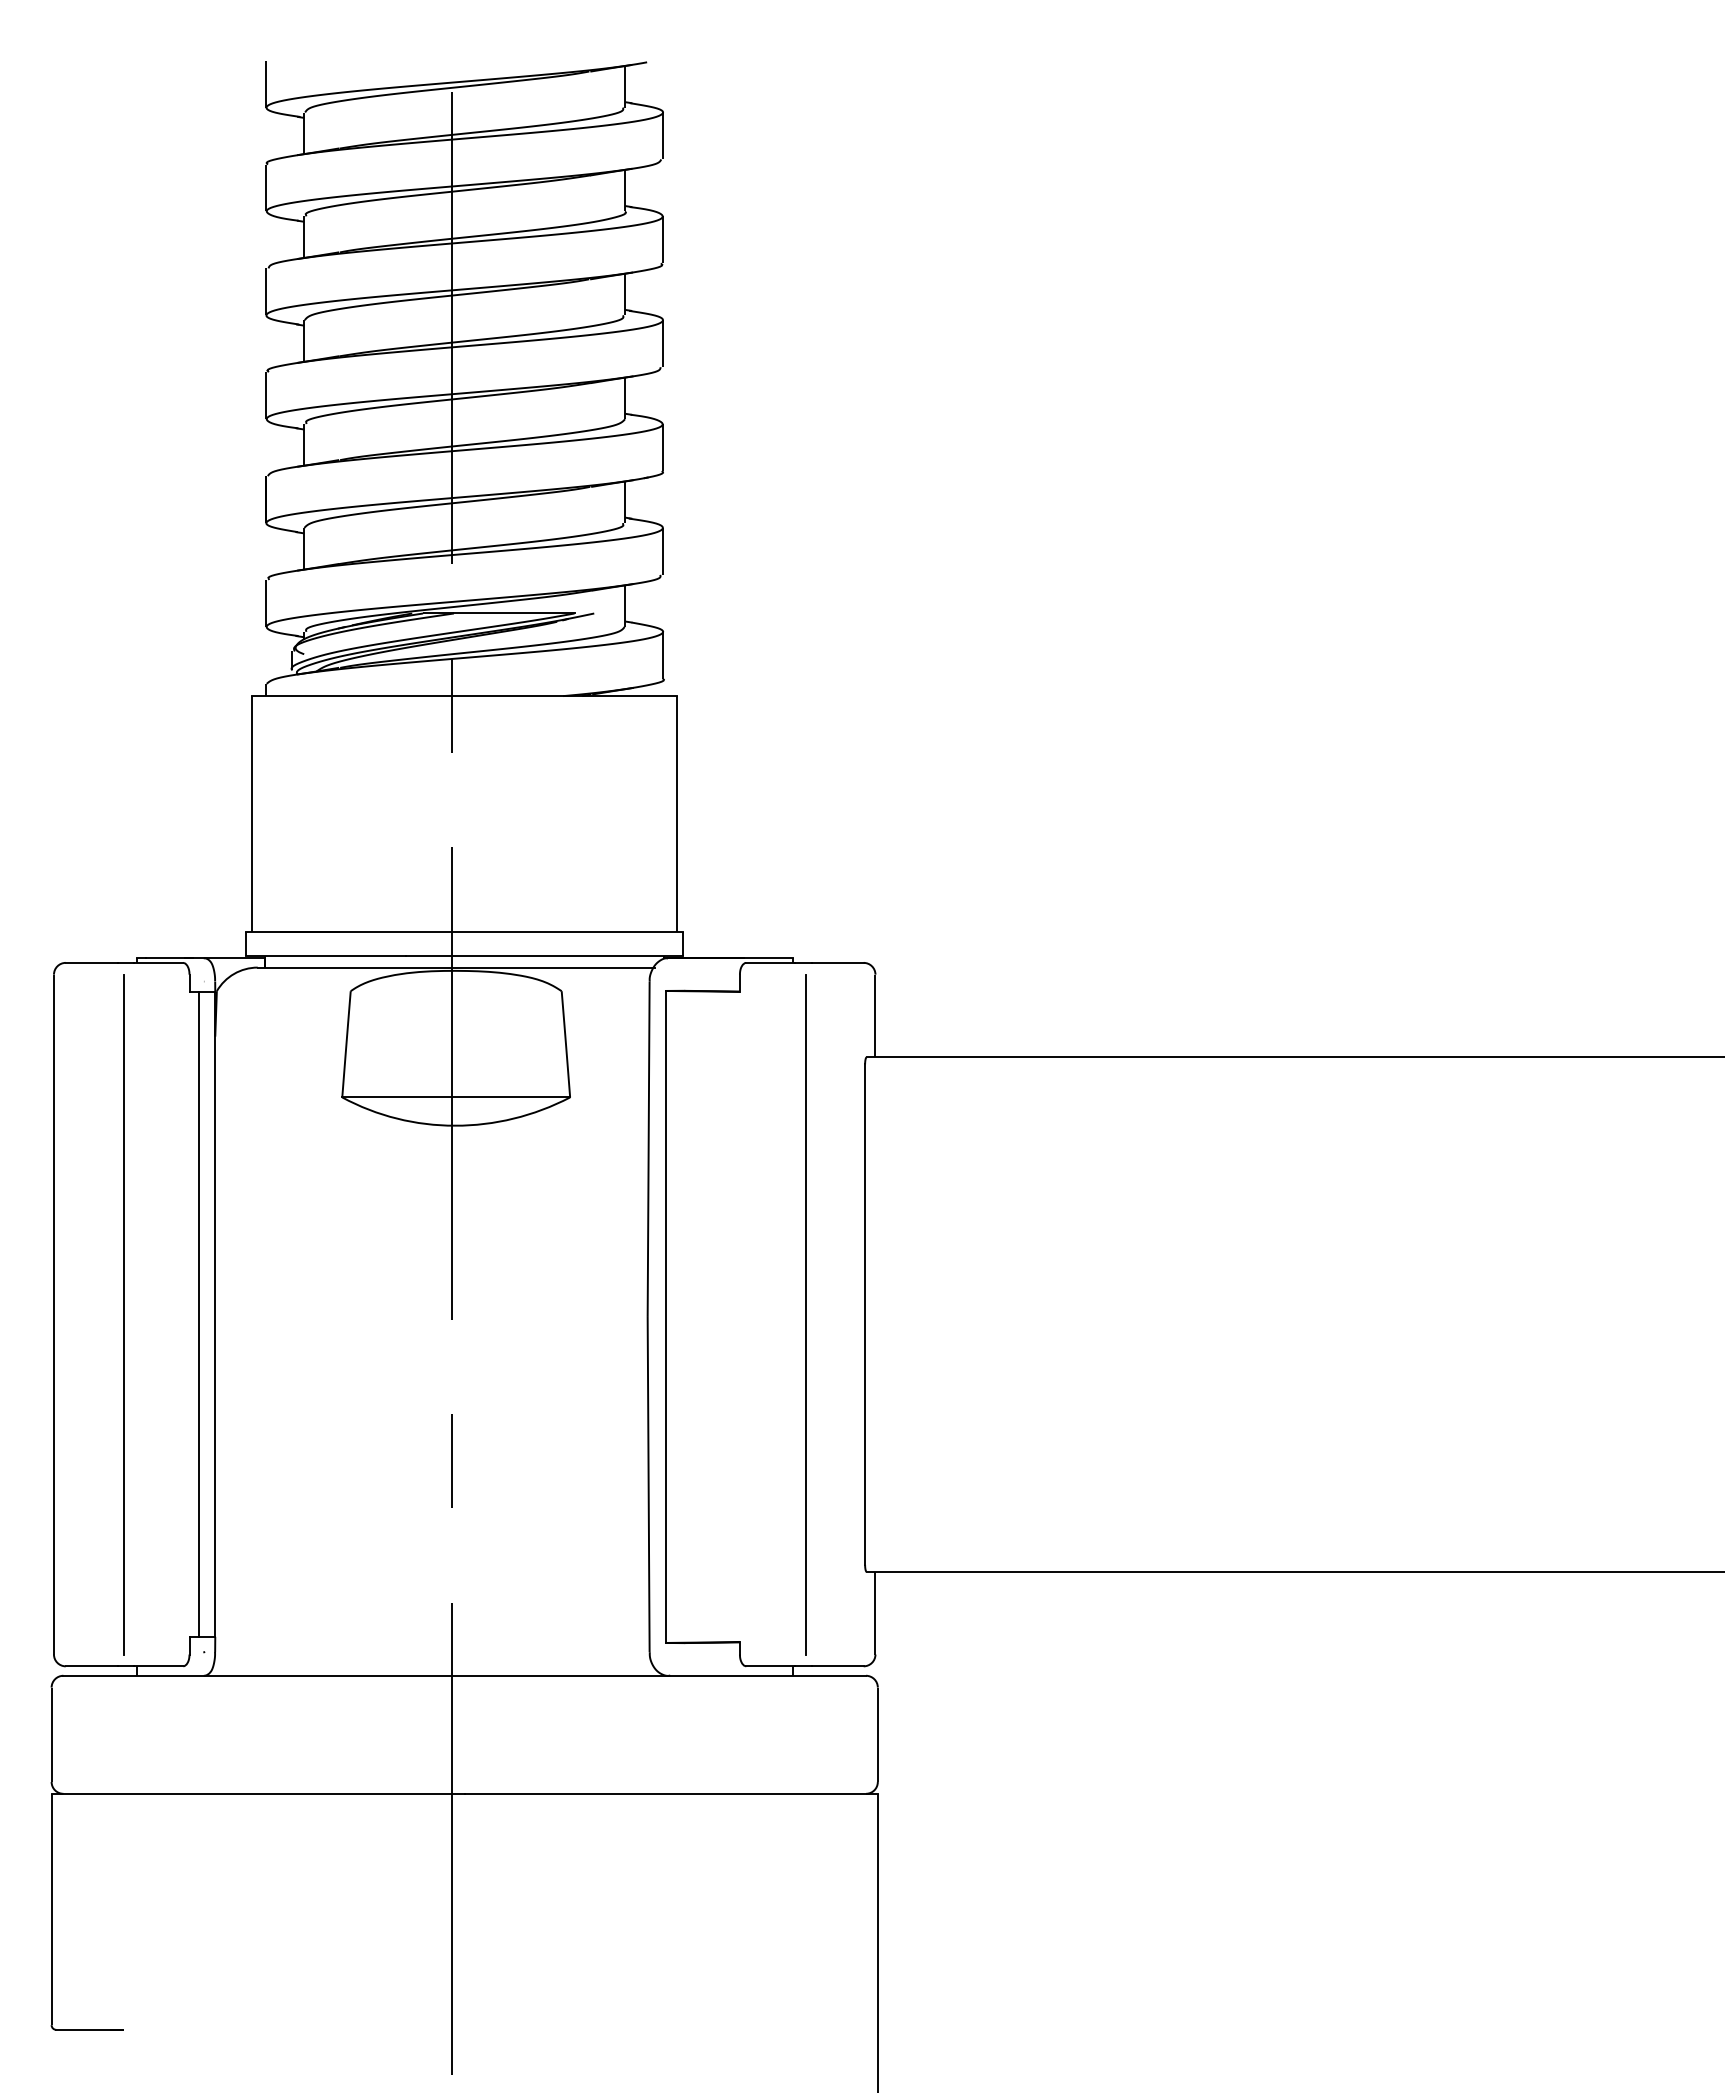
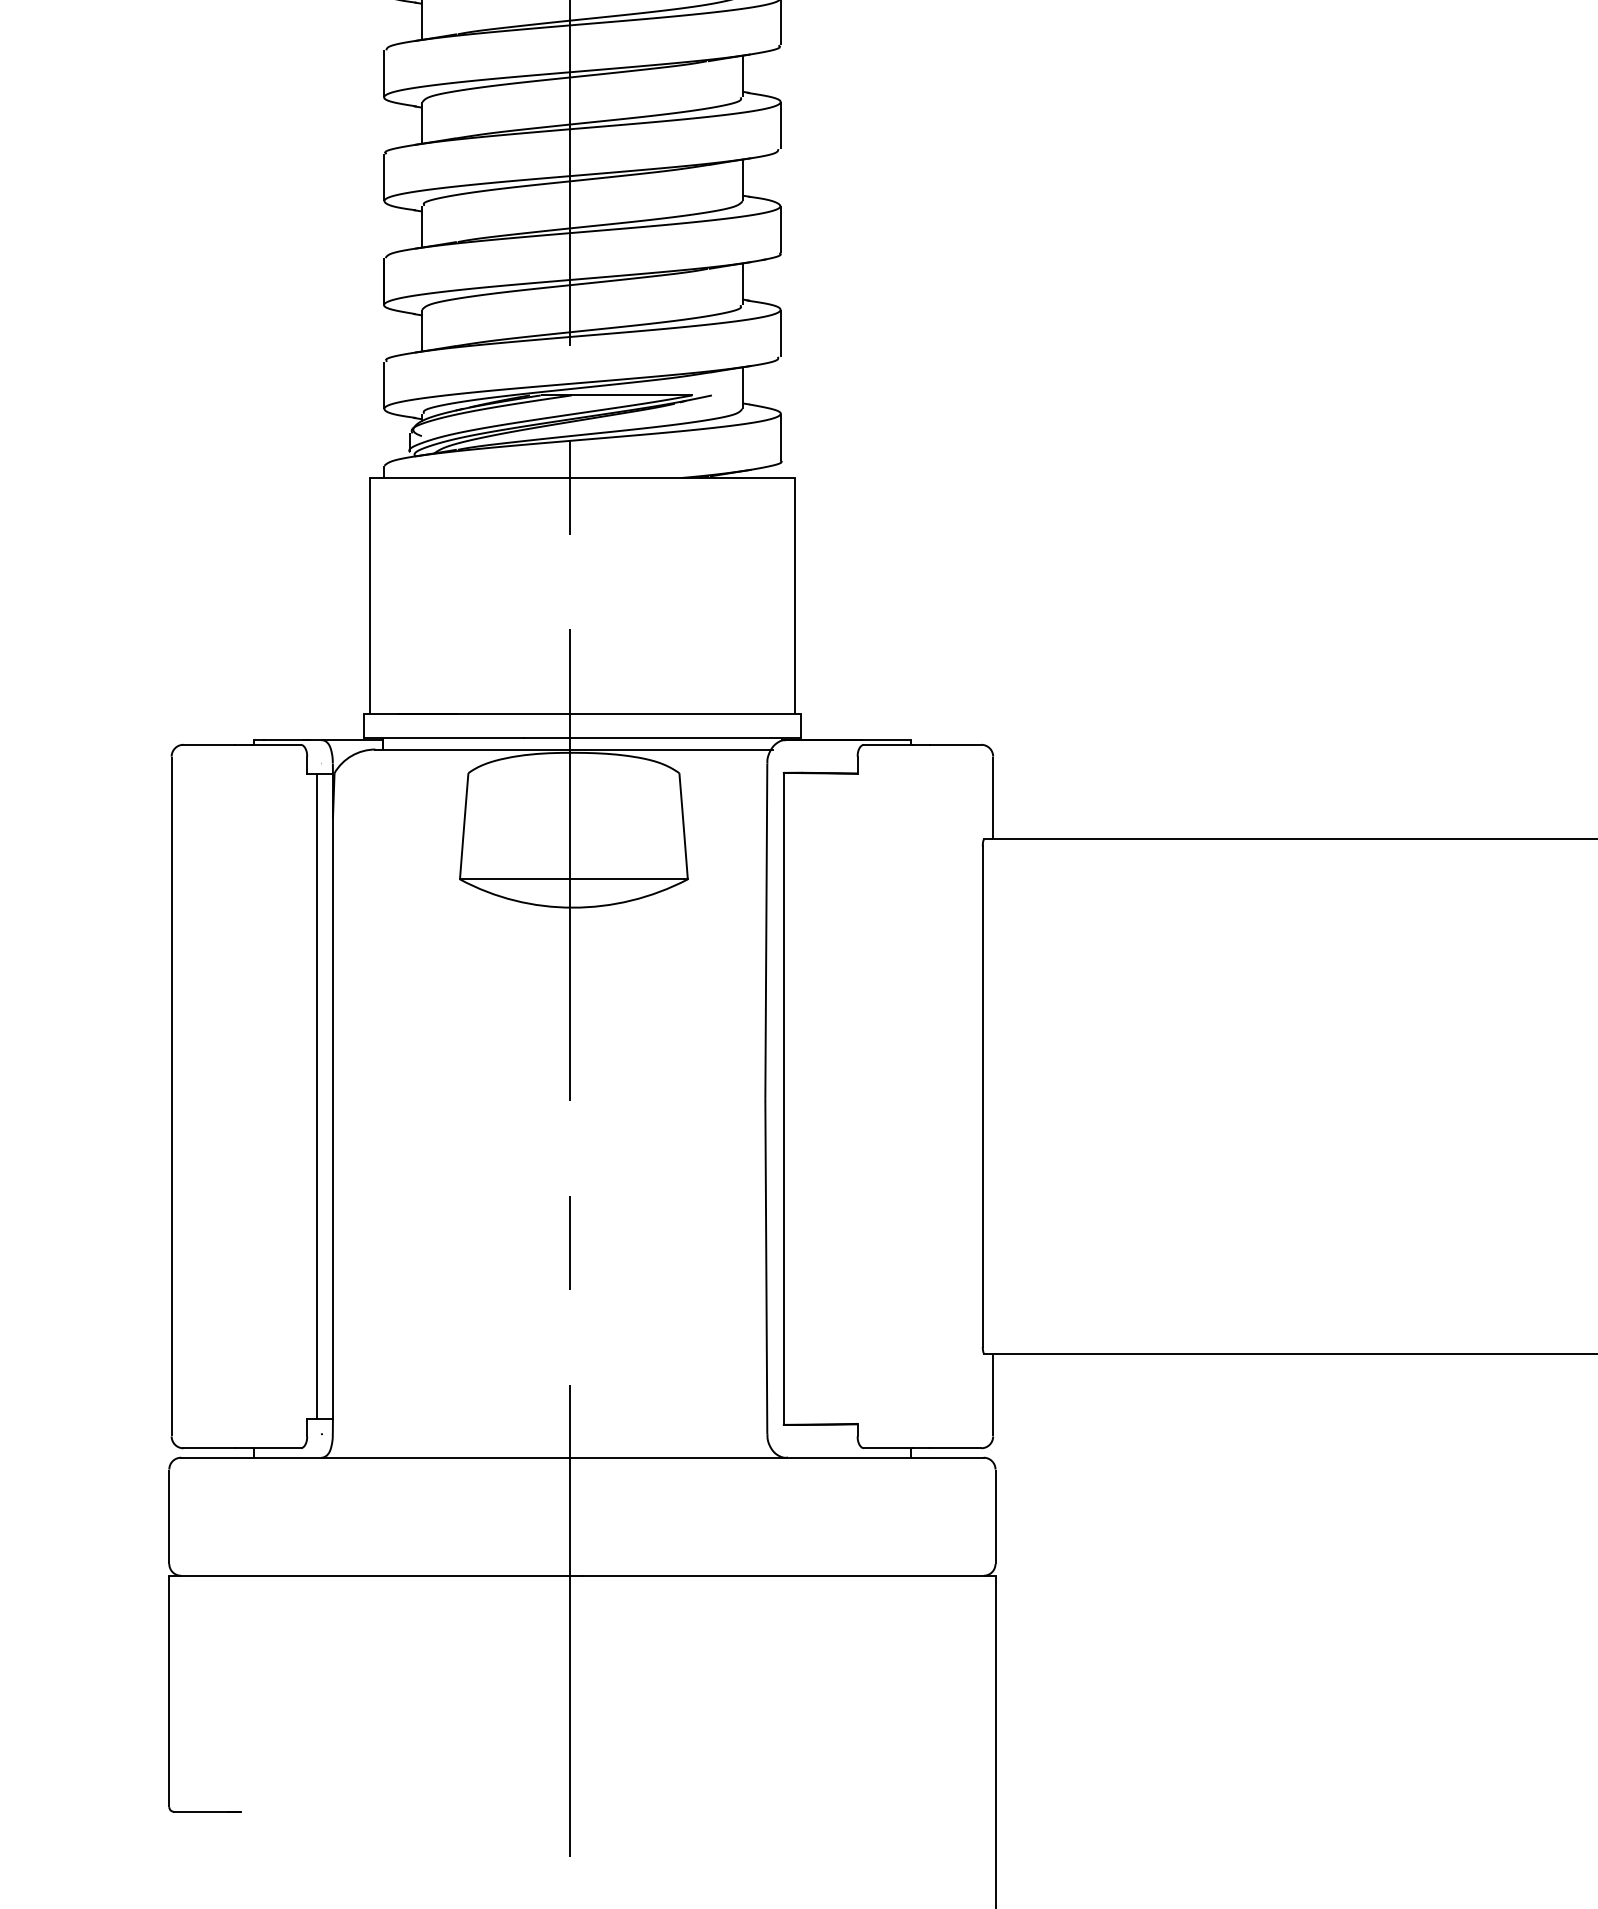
line: (123, 1314) -> (241, 1096), removed
line: (805, 1314) -> (923, 1096), removed

